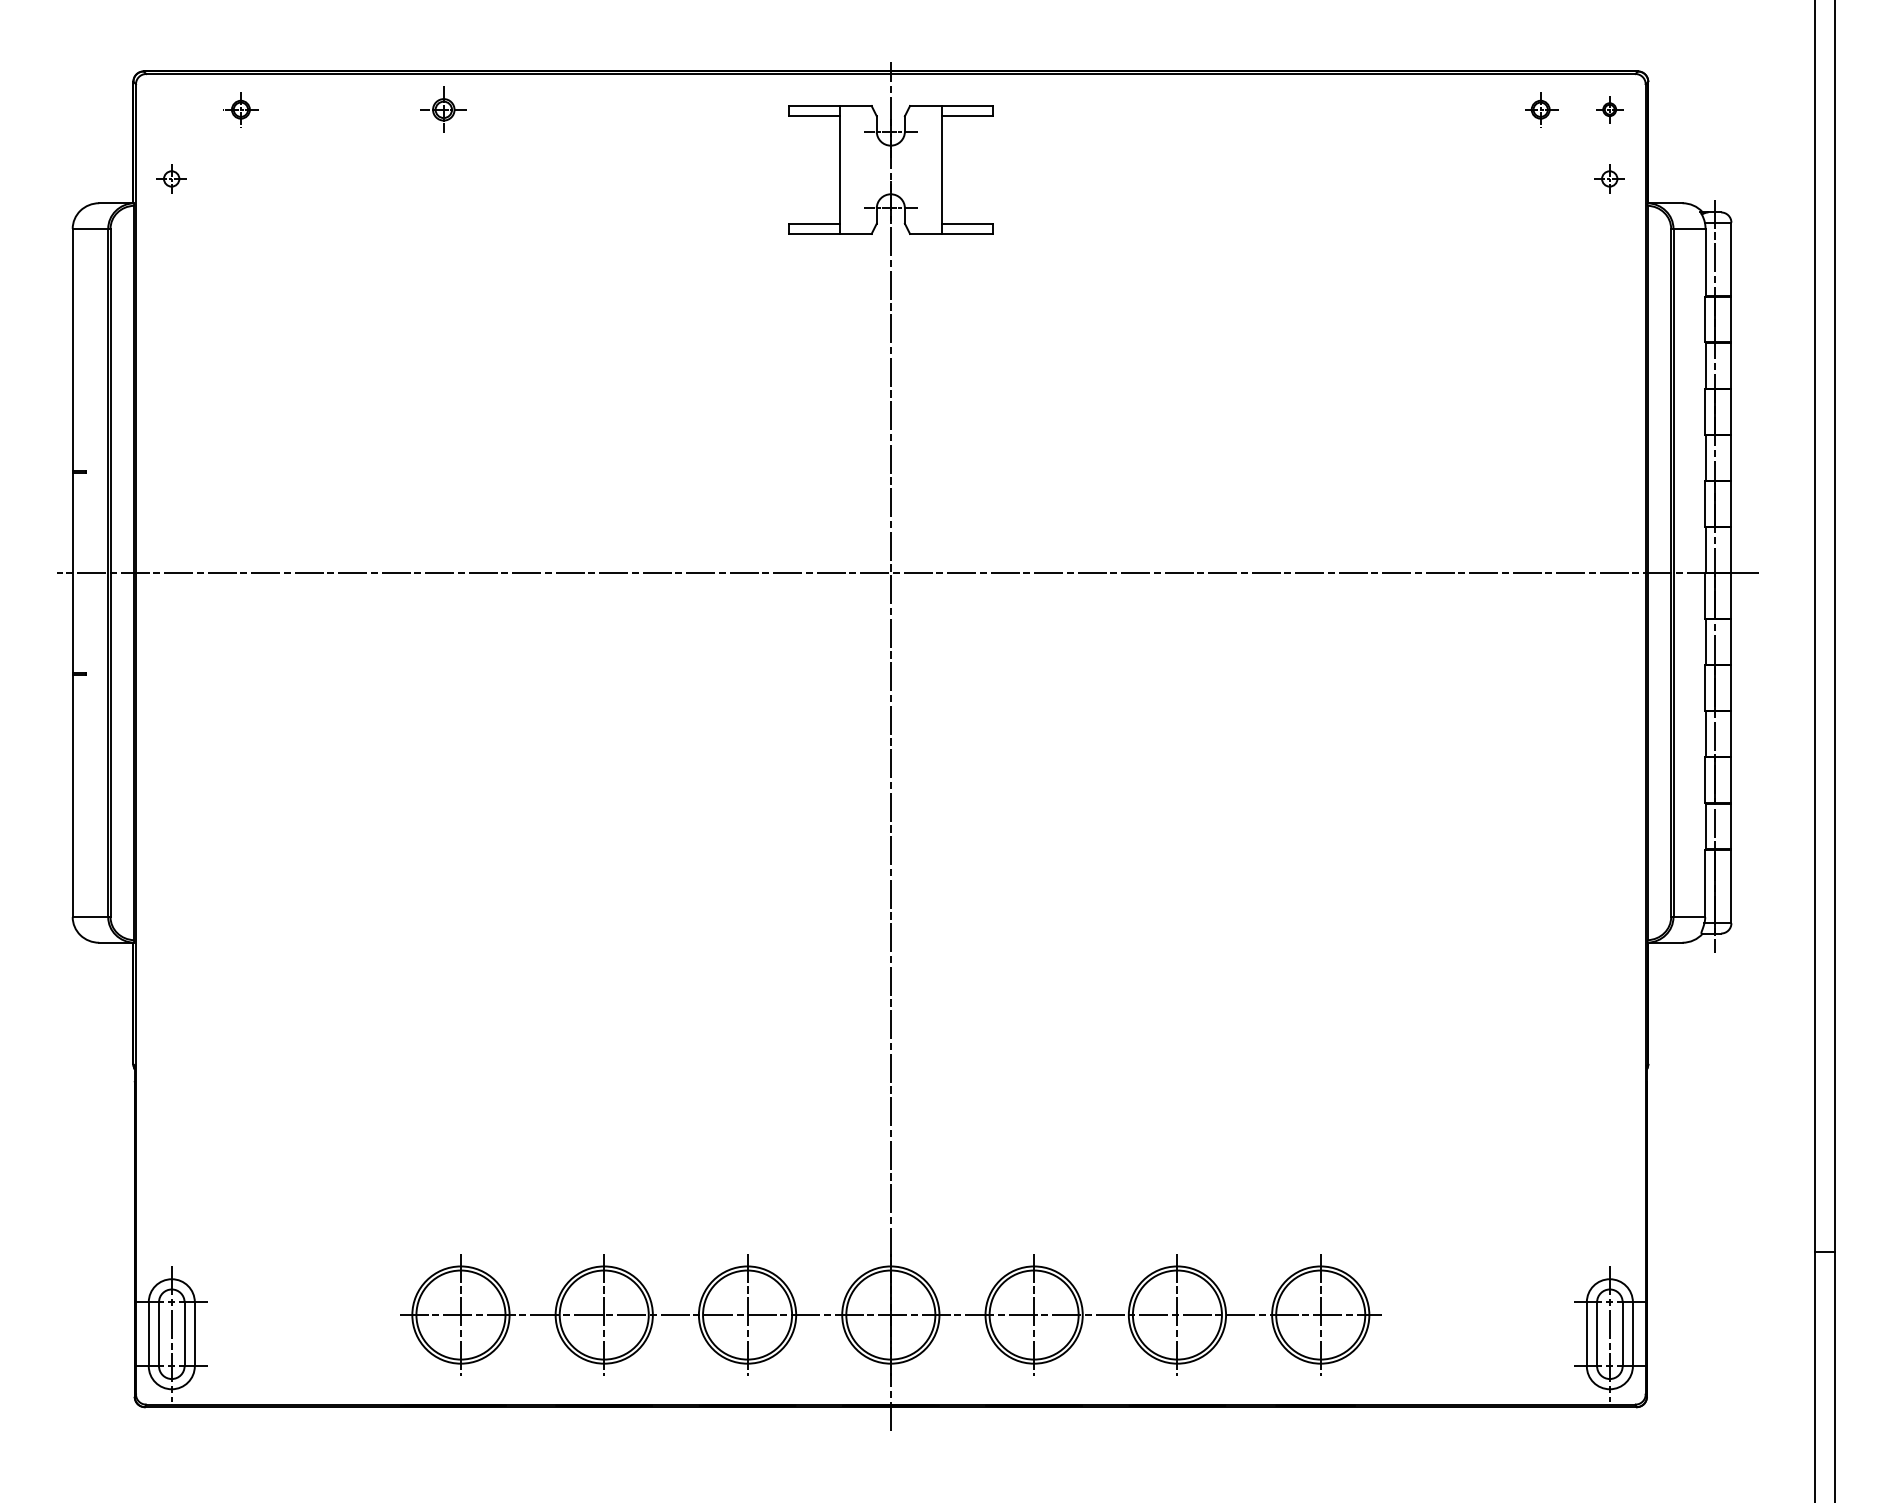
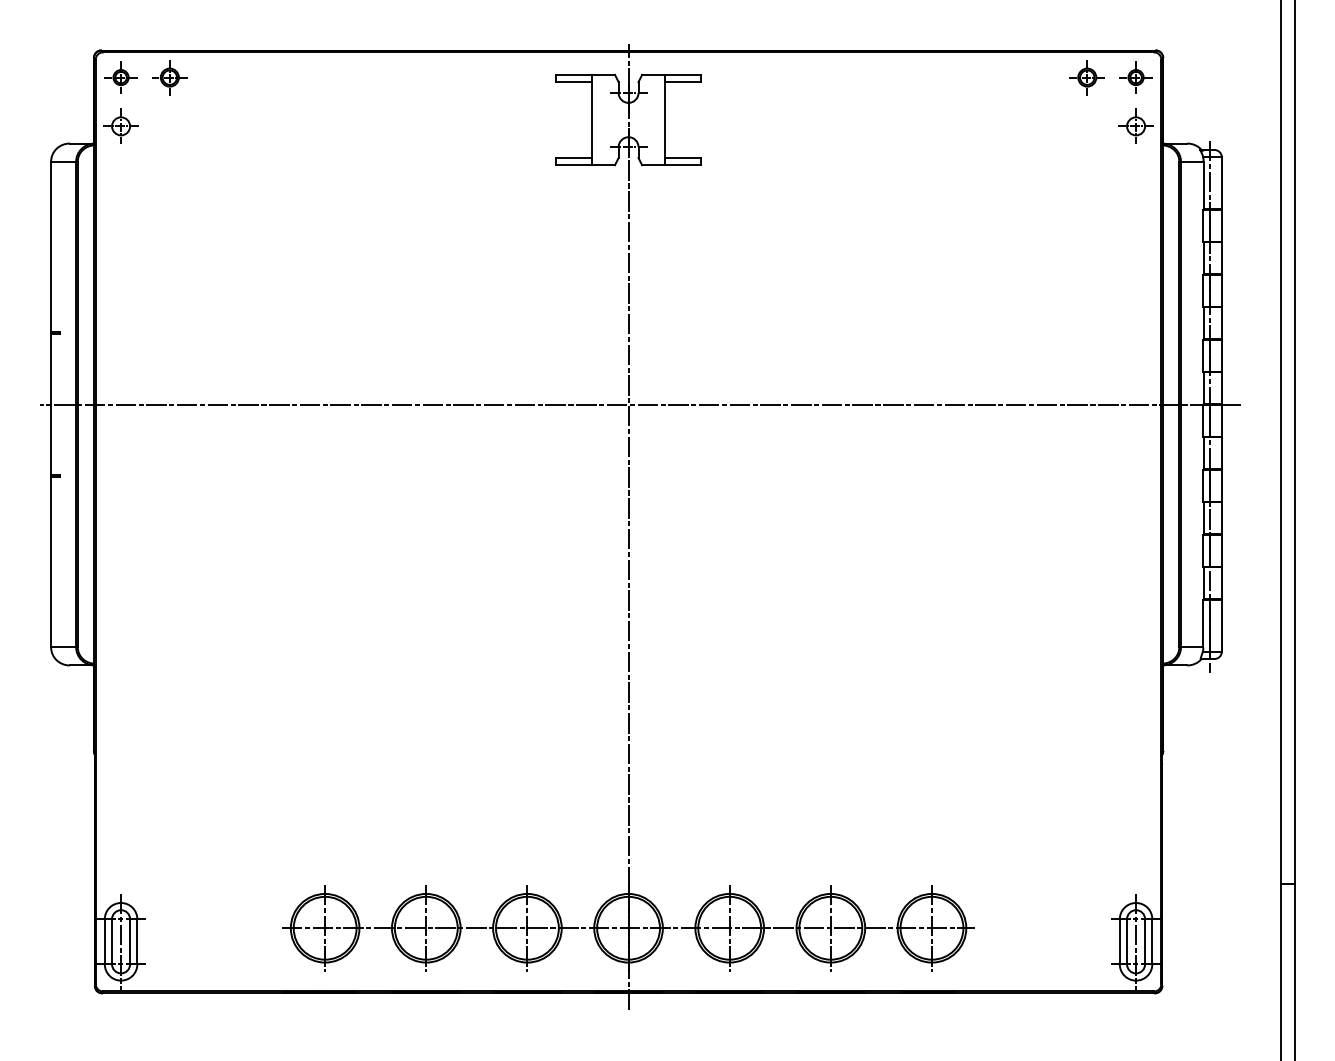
part: (240, 109) -> (169, 77), size x1.43
part: (443, 109) -> (120, 77), moved
part: (1540, 109) -> (1087, 77), size x1.43
part: (1609, 109) -> (1135, 77), size x1.67
part: (171, 178) -> (120, 126), size x1.67
part: (1609, 178) -> (1135, 126), size x1.67

